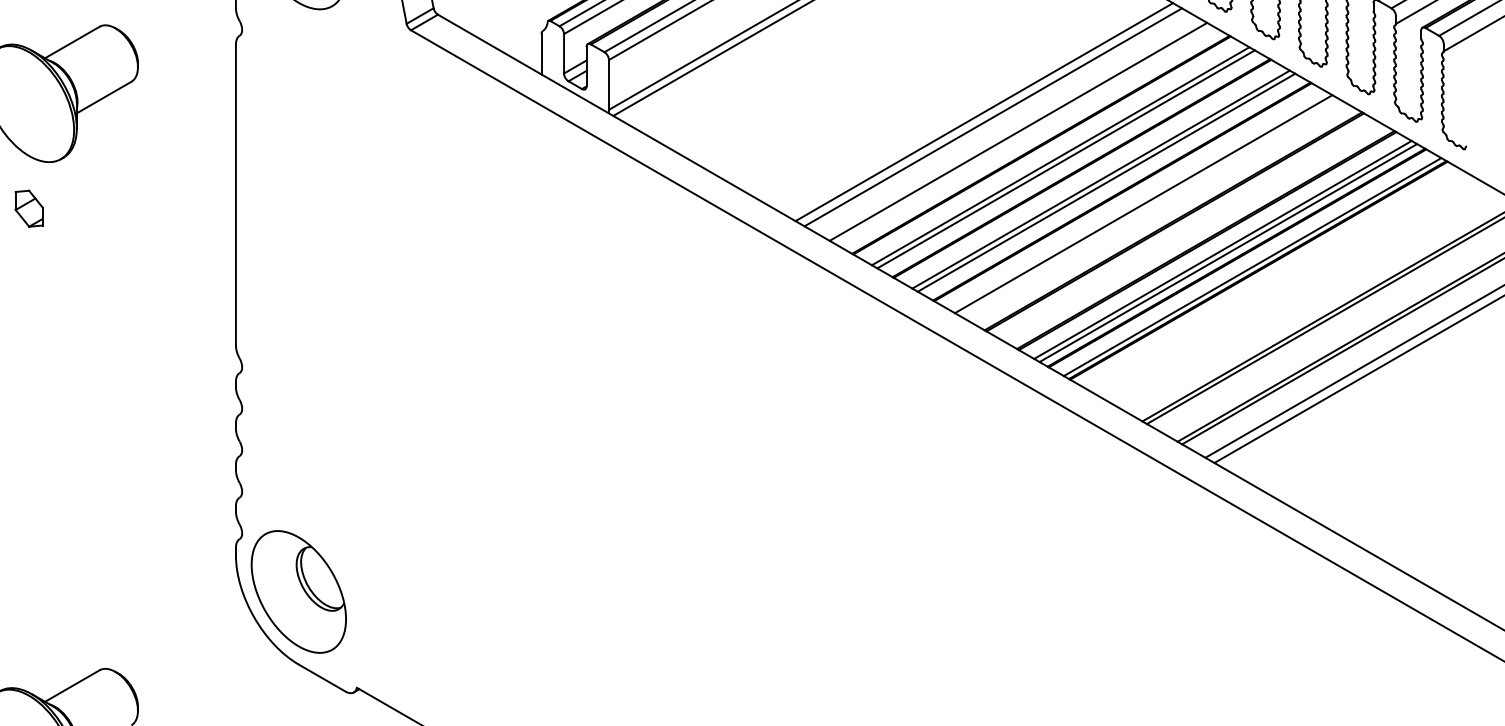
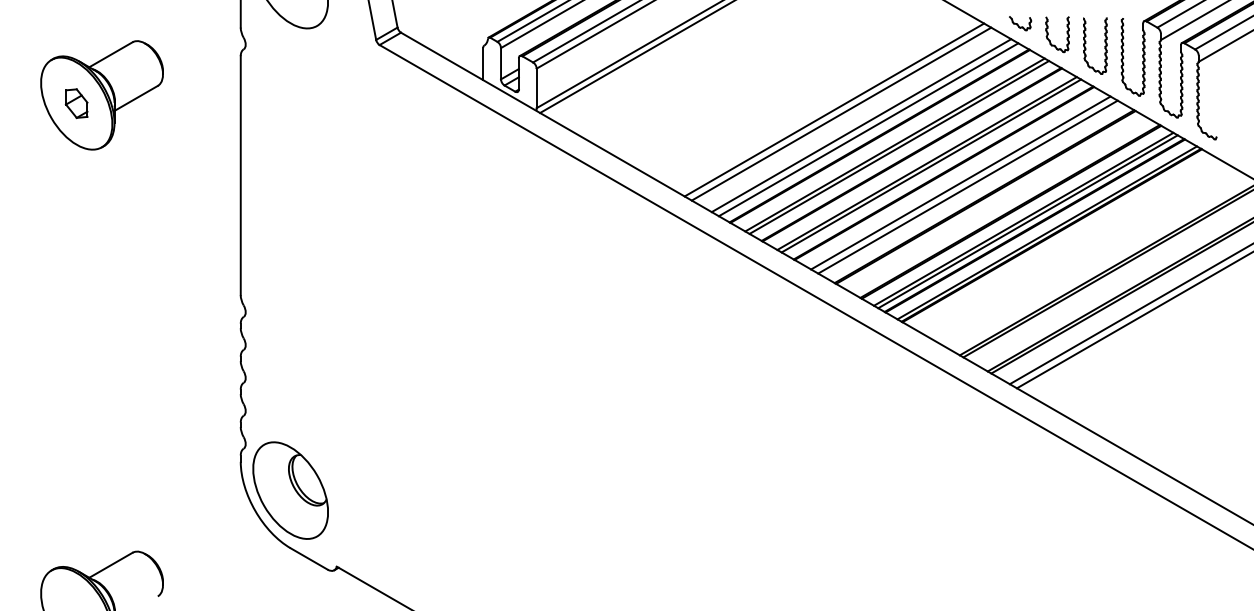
line: (1027, 136) -> (868, 129), added
part: (28, 208) -> (76, 103), moved
line: (1152, 208) -> (967, 186), added

